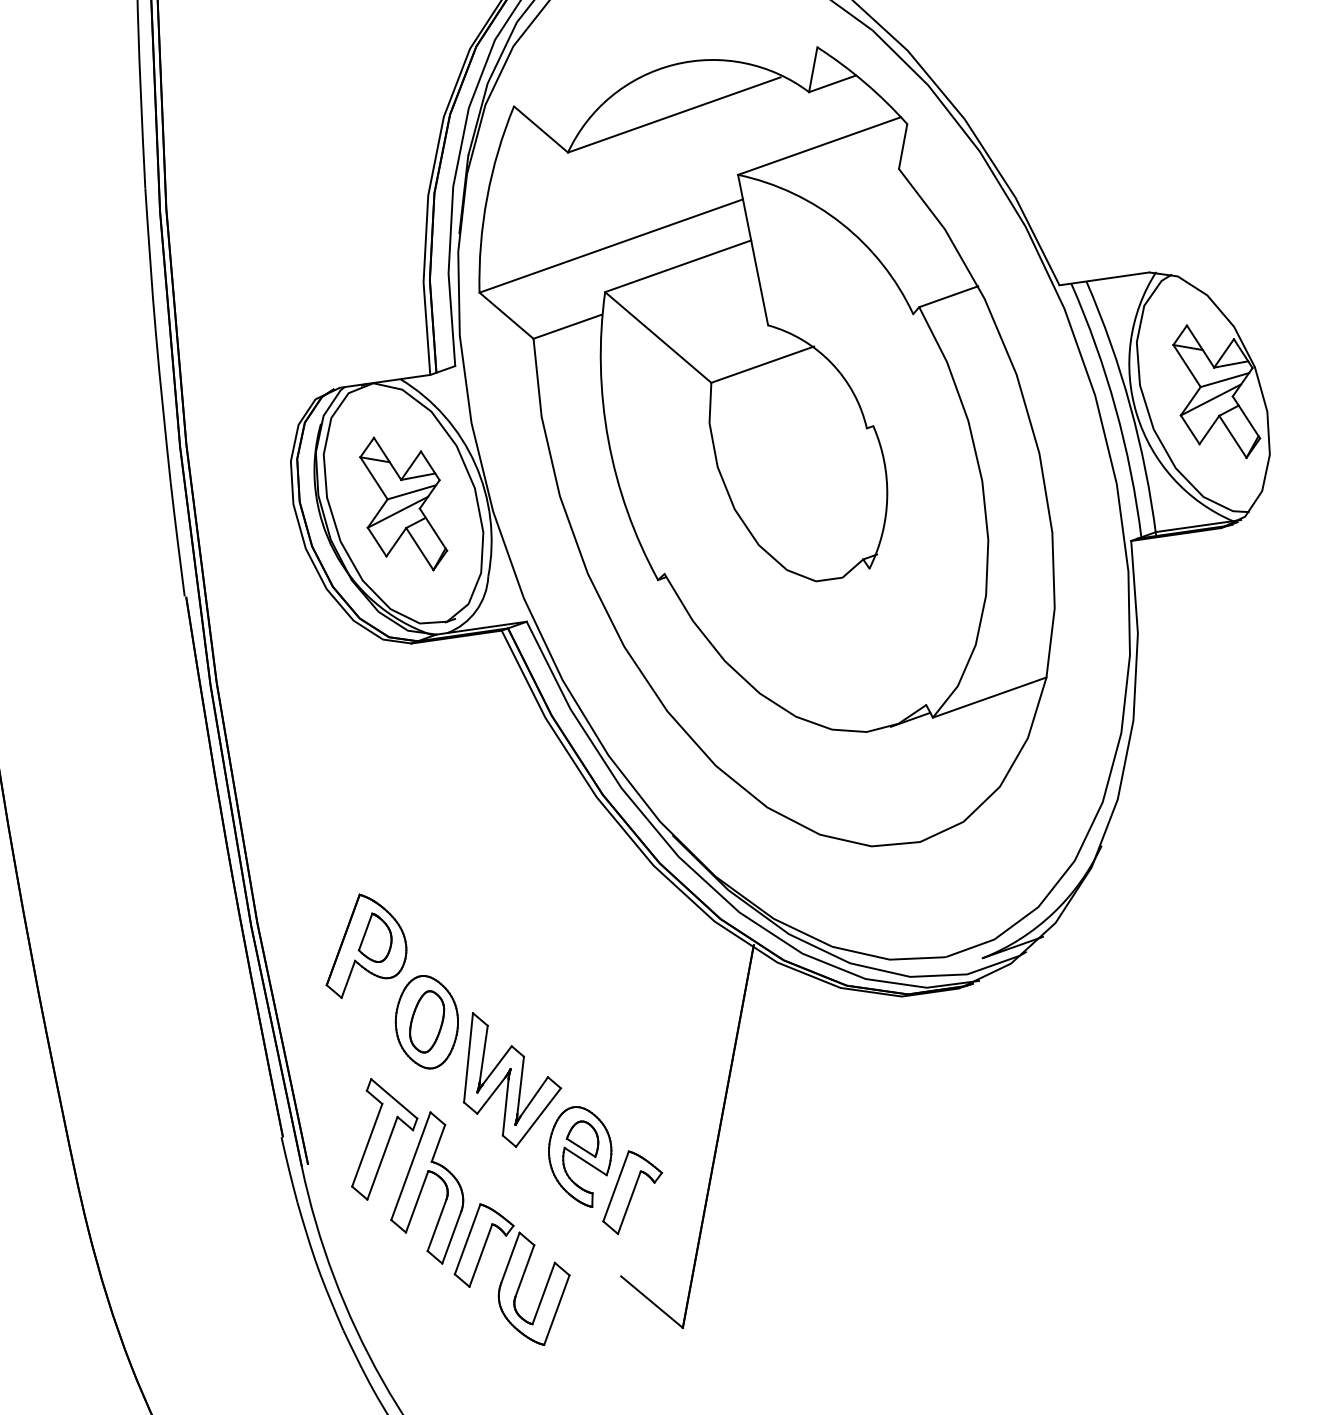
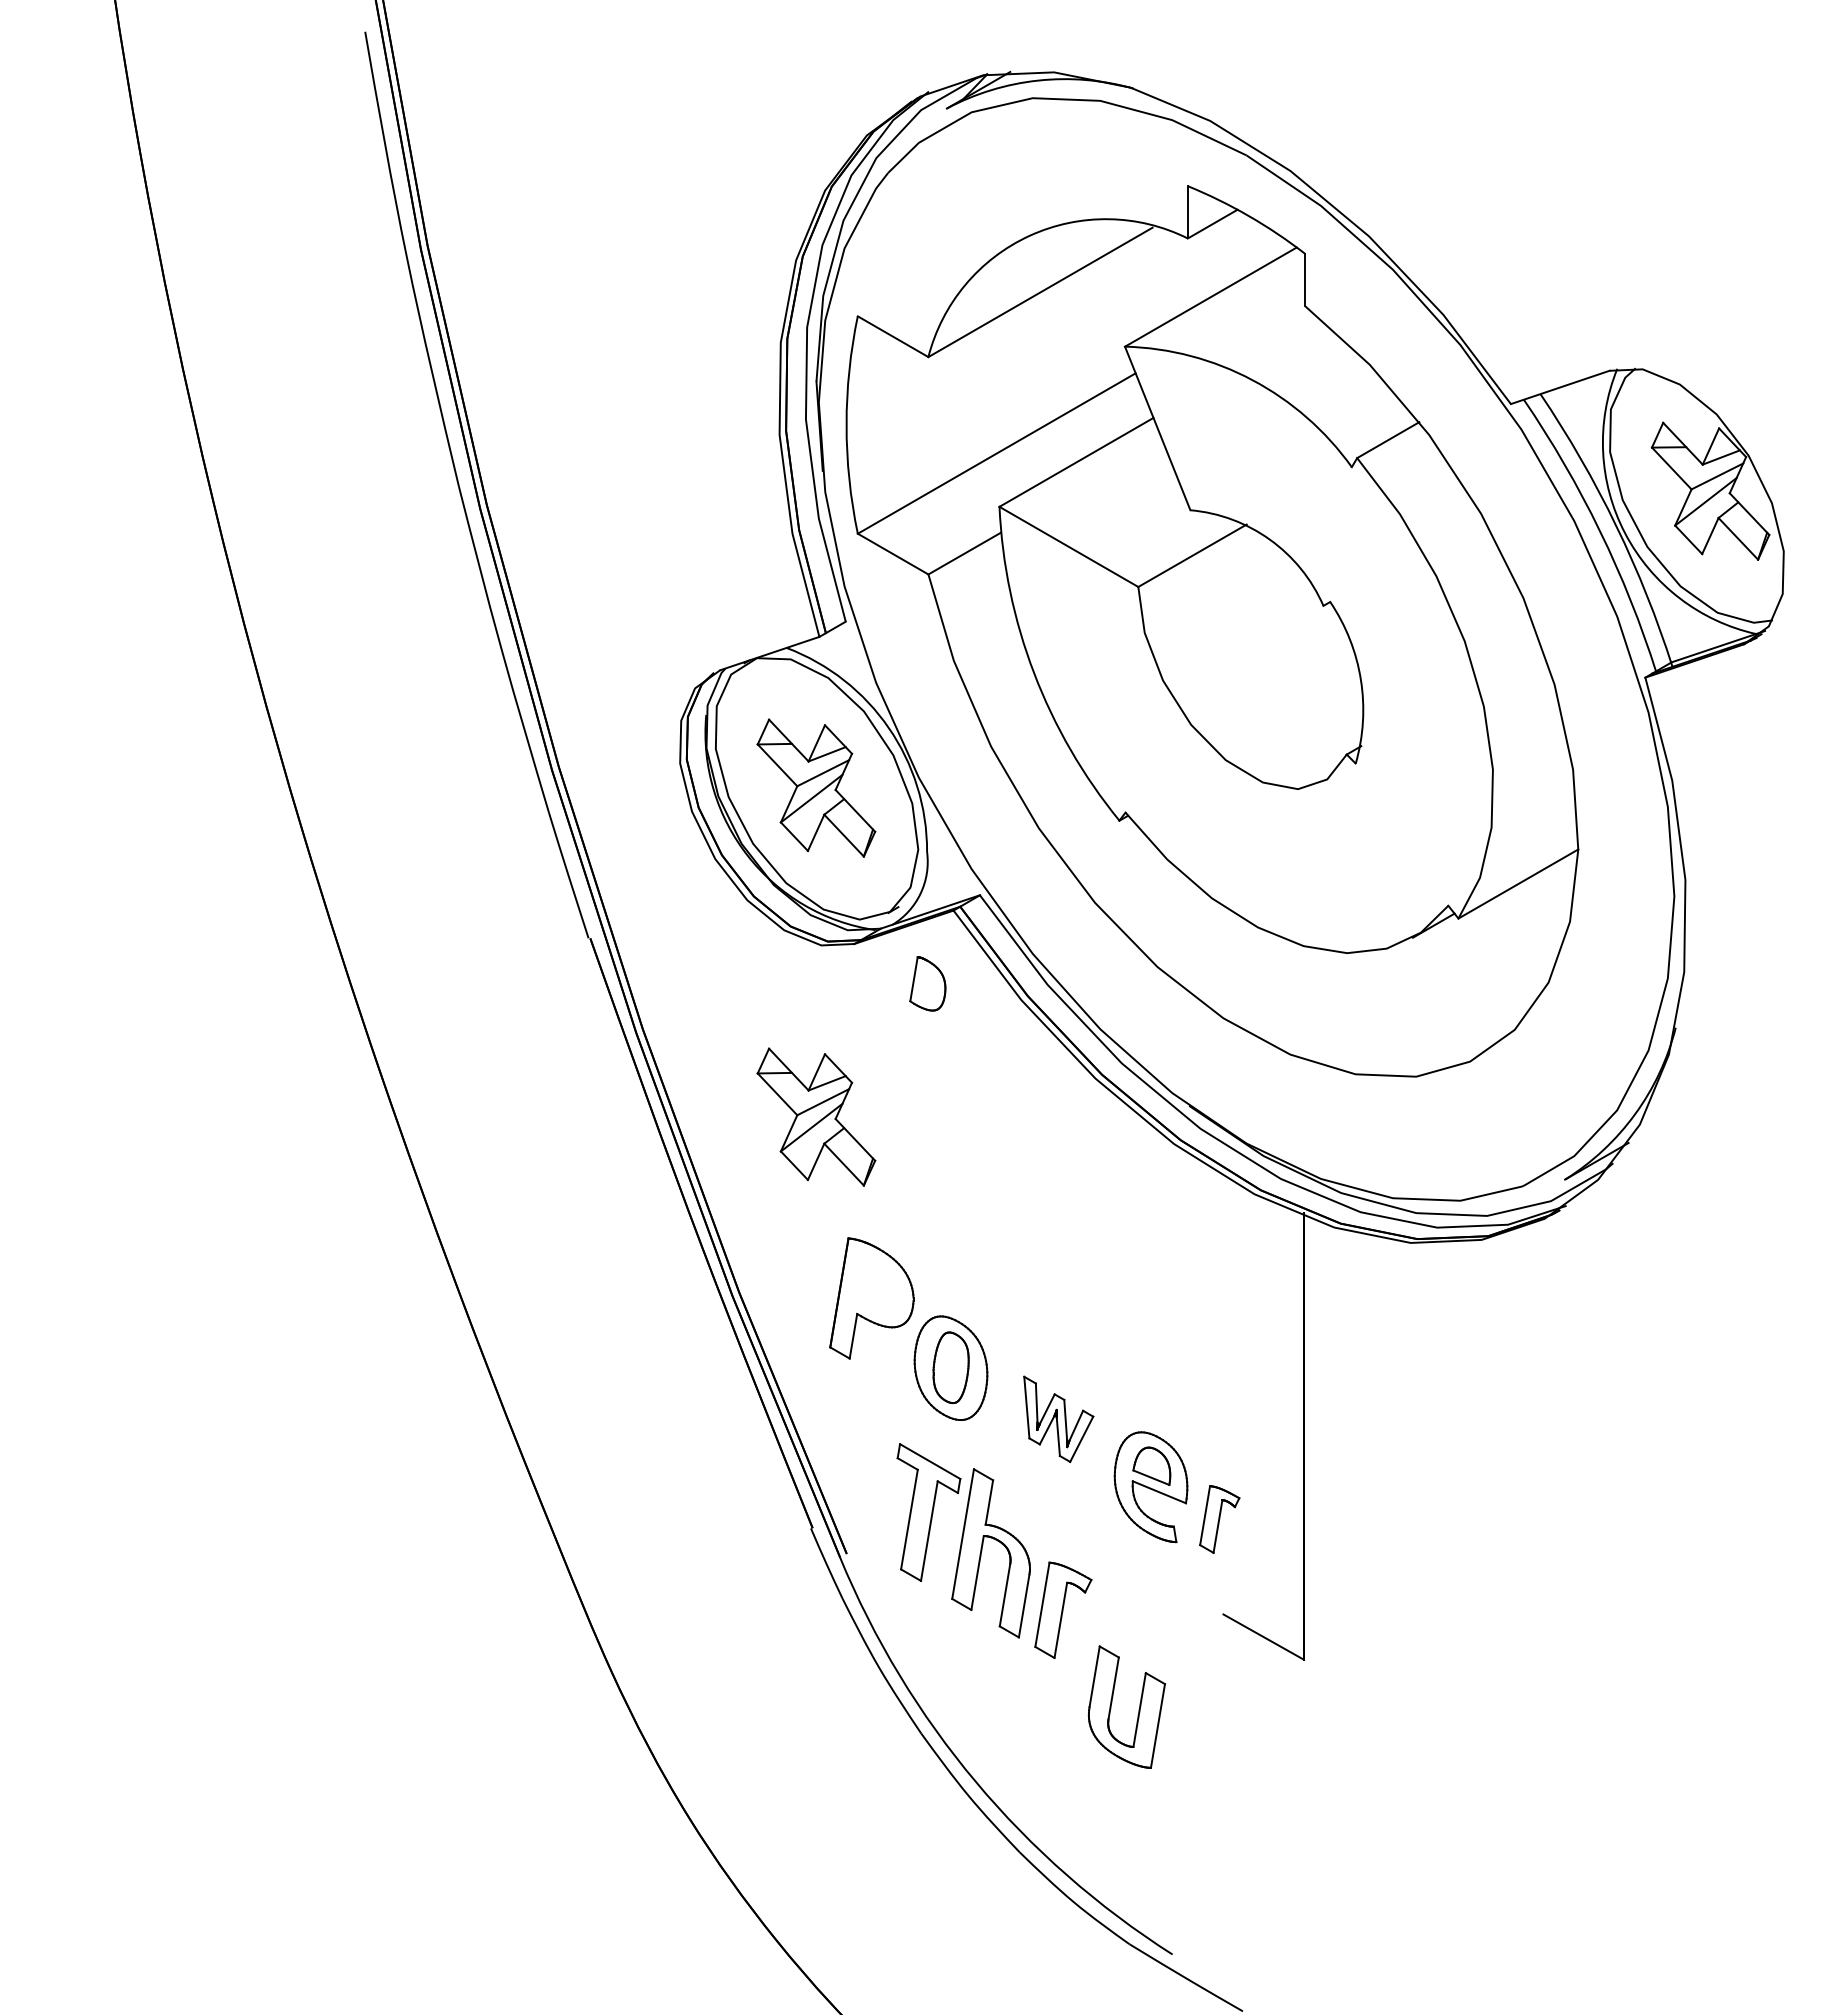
part: (351, 785) -> (816, 1116), added
part: (376, 937) -> (927, 983), moved
part: (510, 1083) -> (1058, 1419), size x0.6
part: (632, 1194) -> (1219, 1519), size x0.7
part: (542, 1292) -> (1138, 1709), moved

